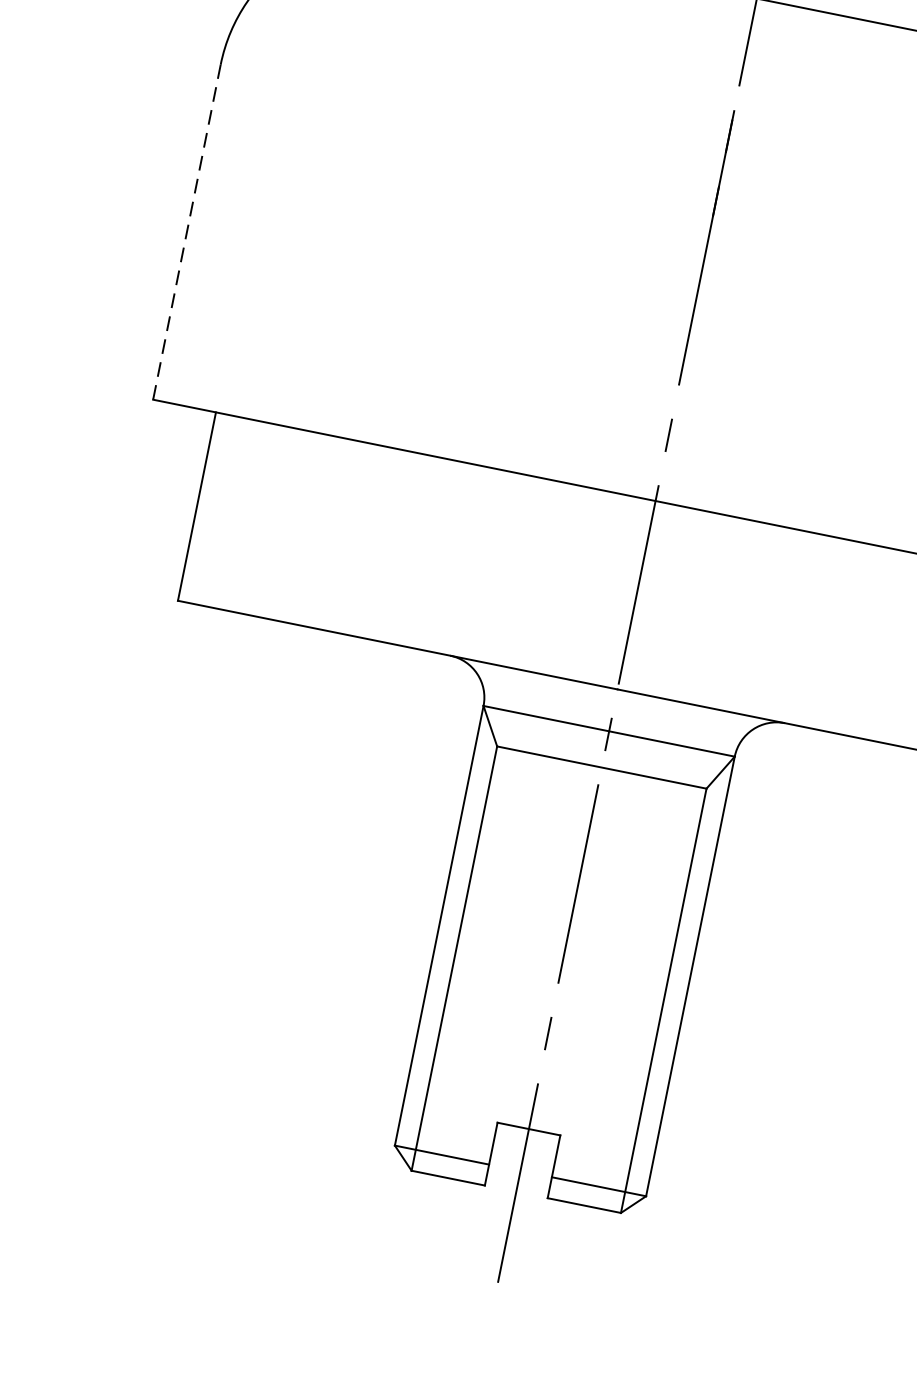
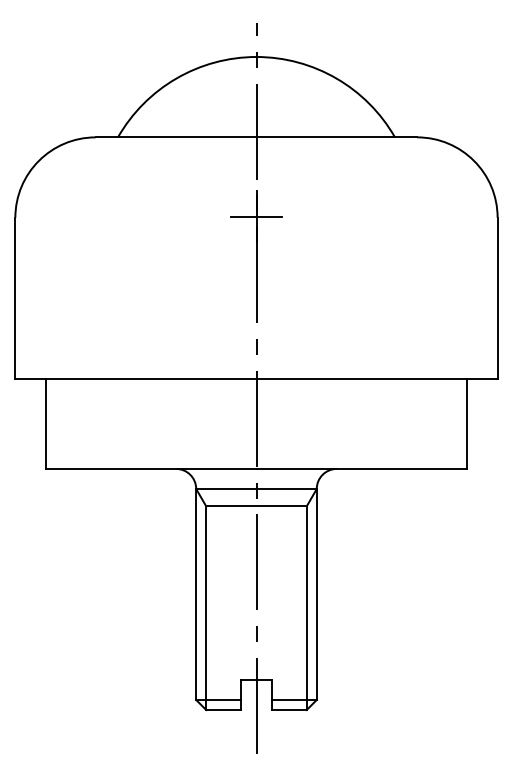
line: (723, 163) -> (256, 216), added
line: (187, 230) -> (15, 297), dashed -> solid

